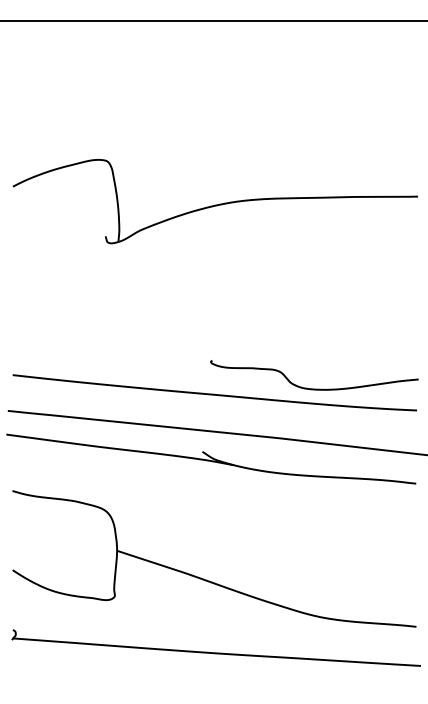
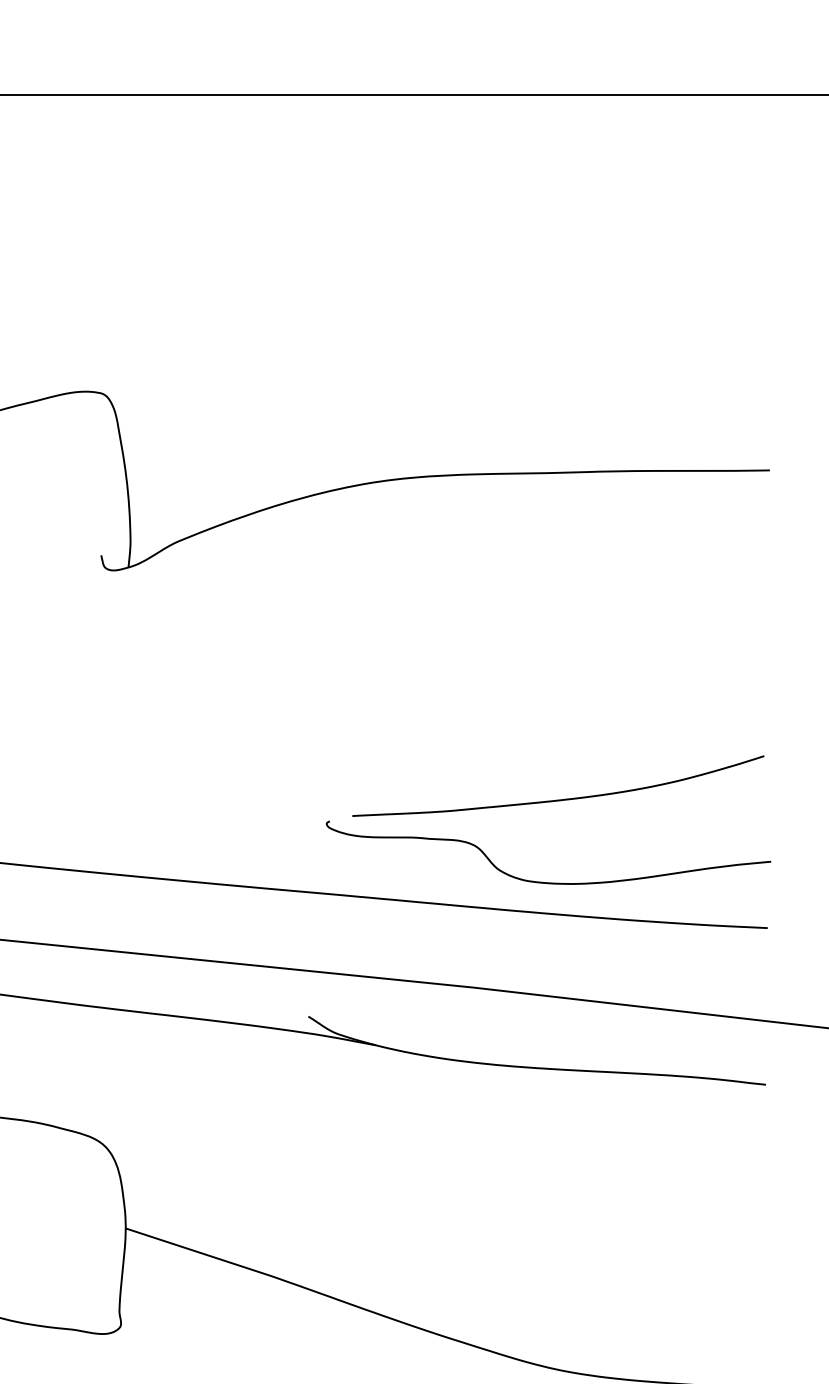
curve: (320, 349) -> (561, 797), added

